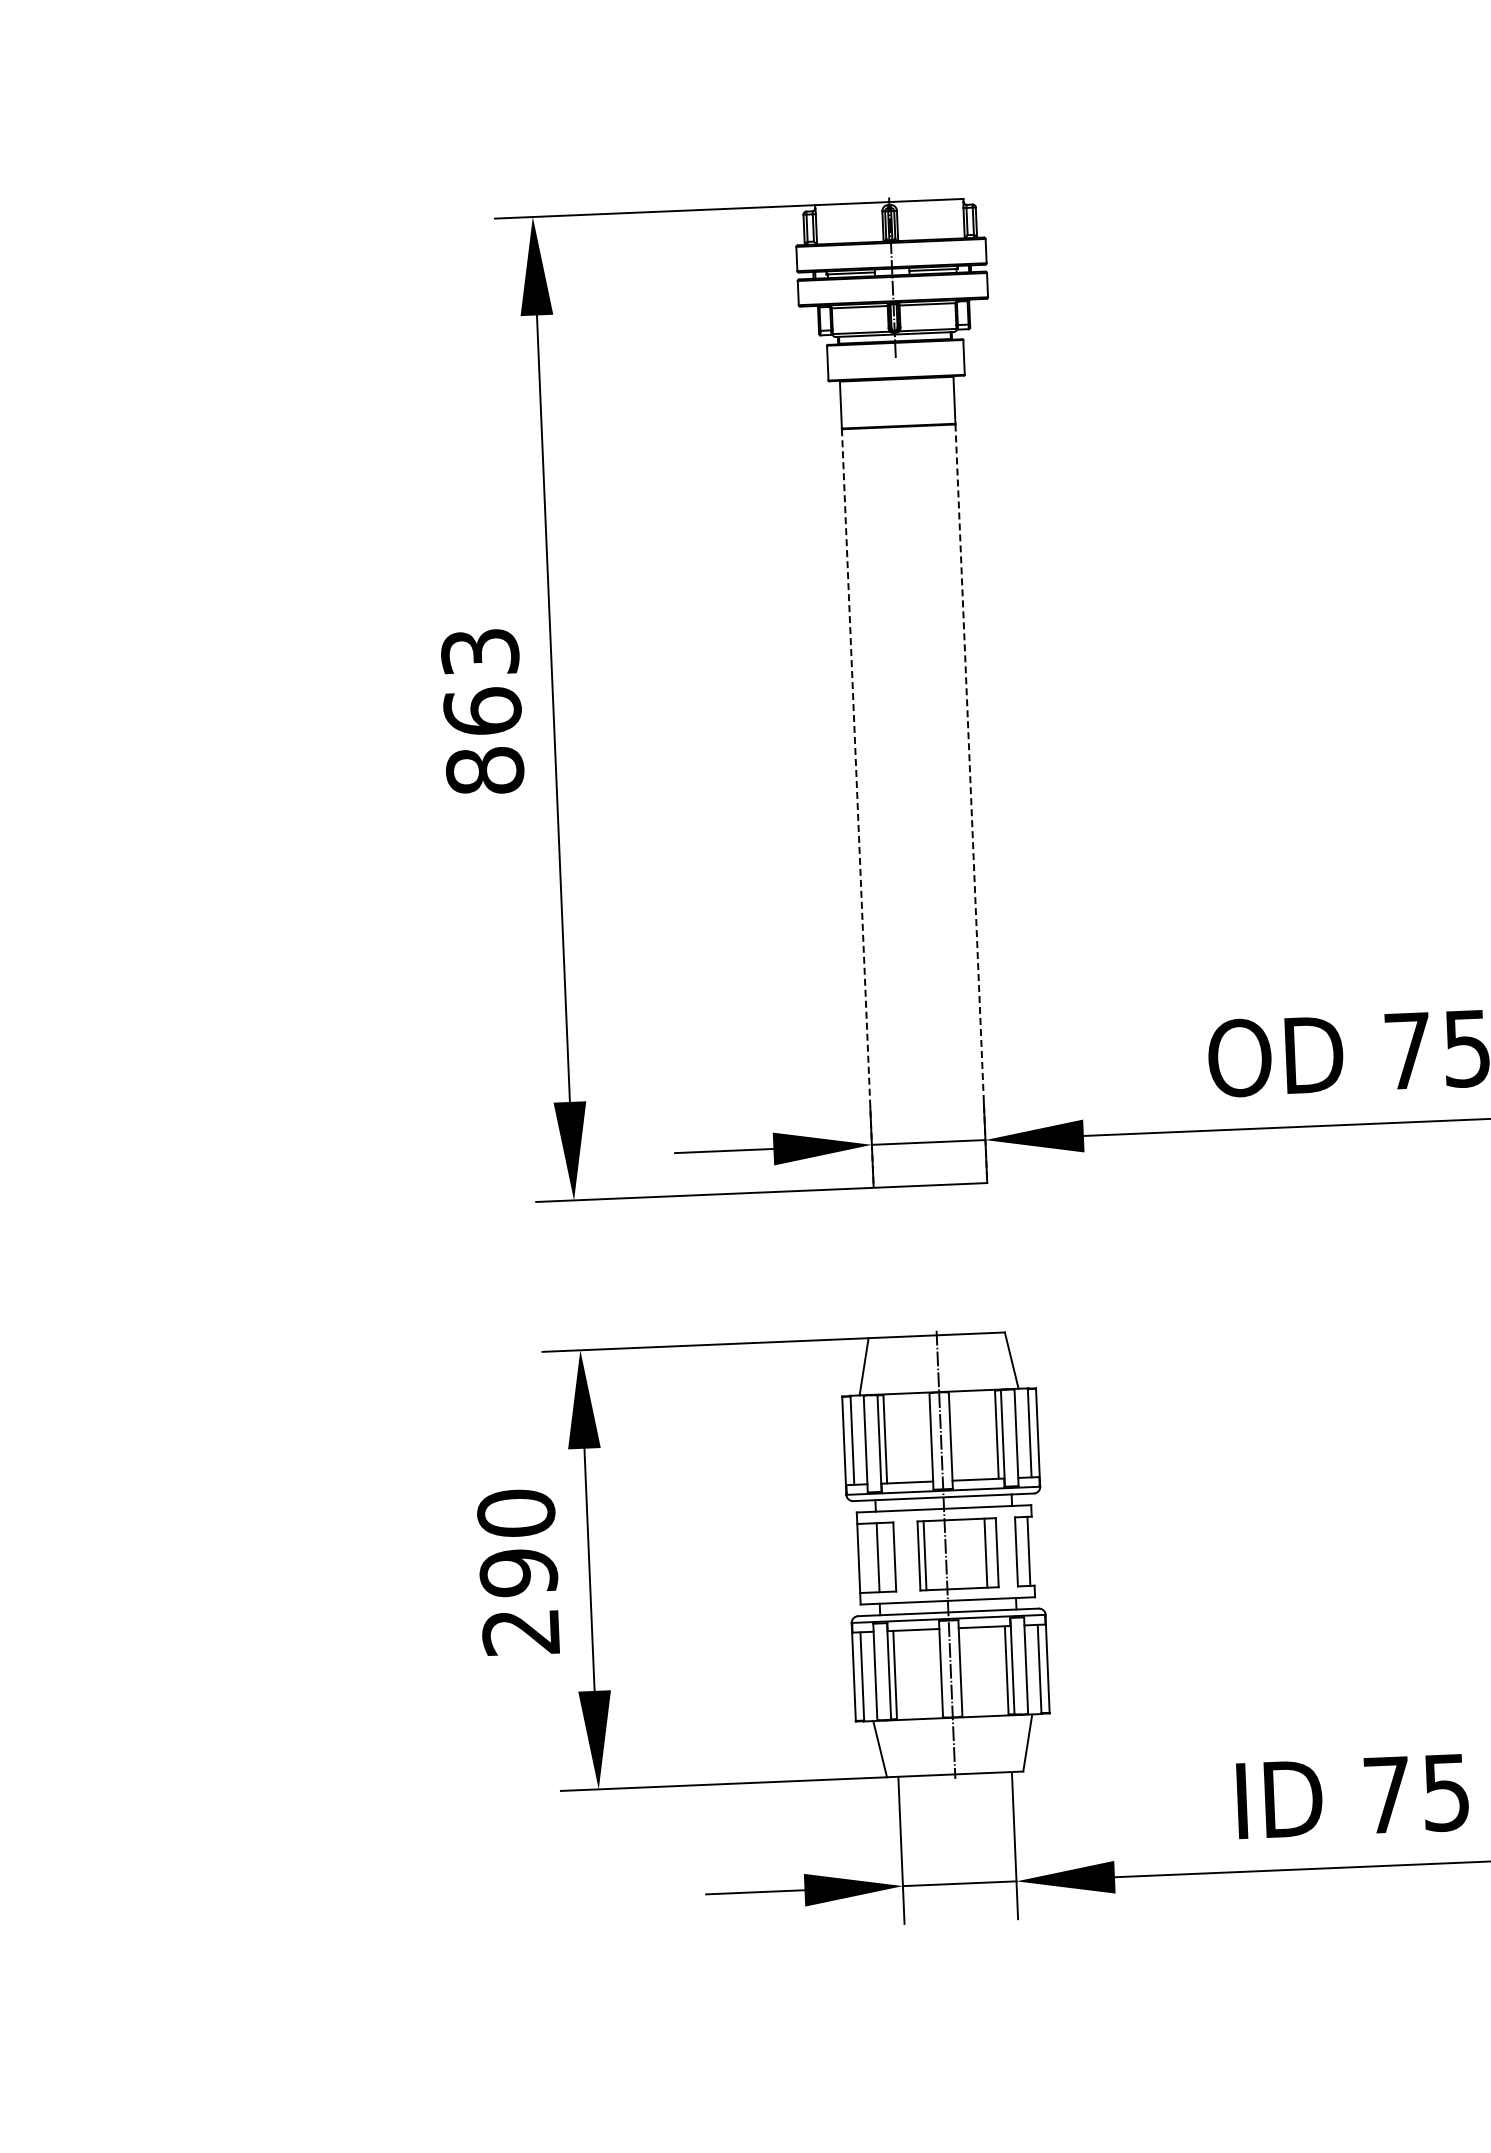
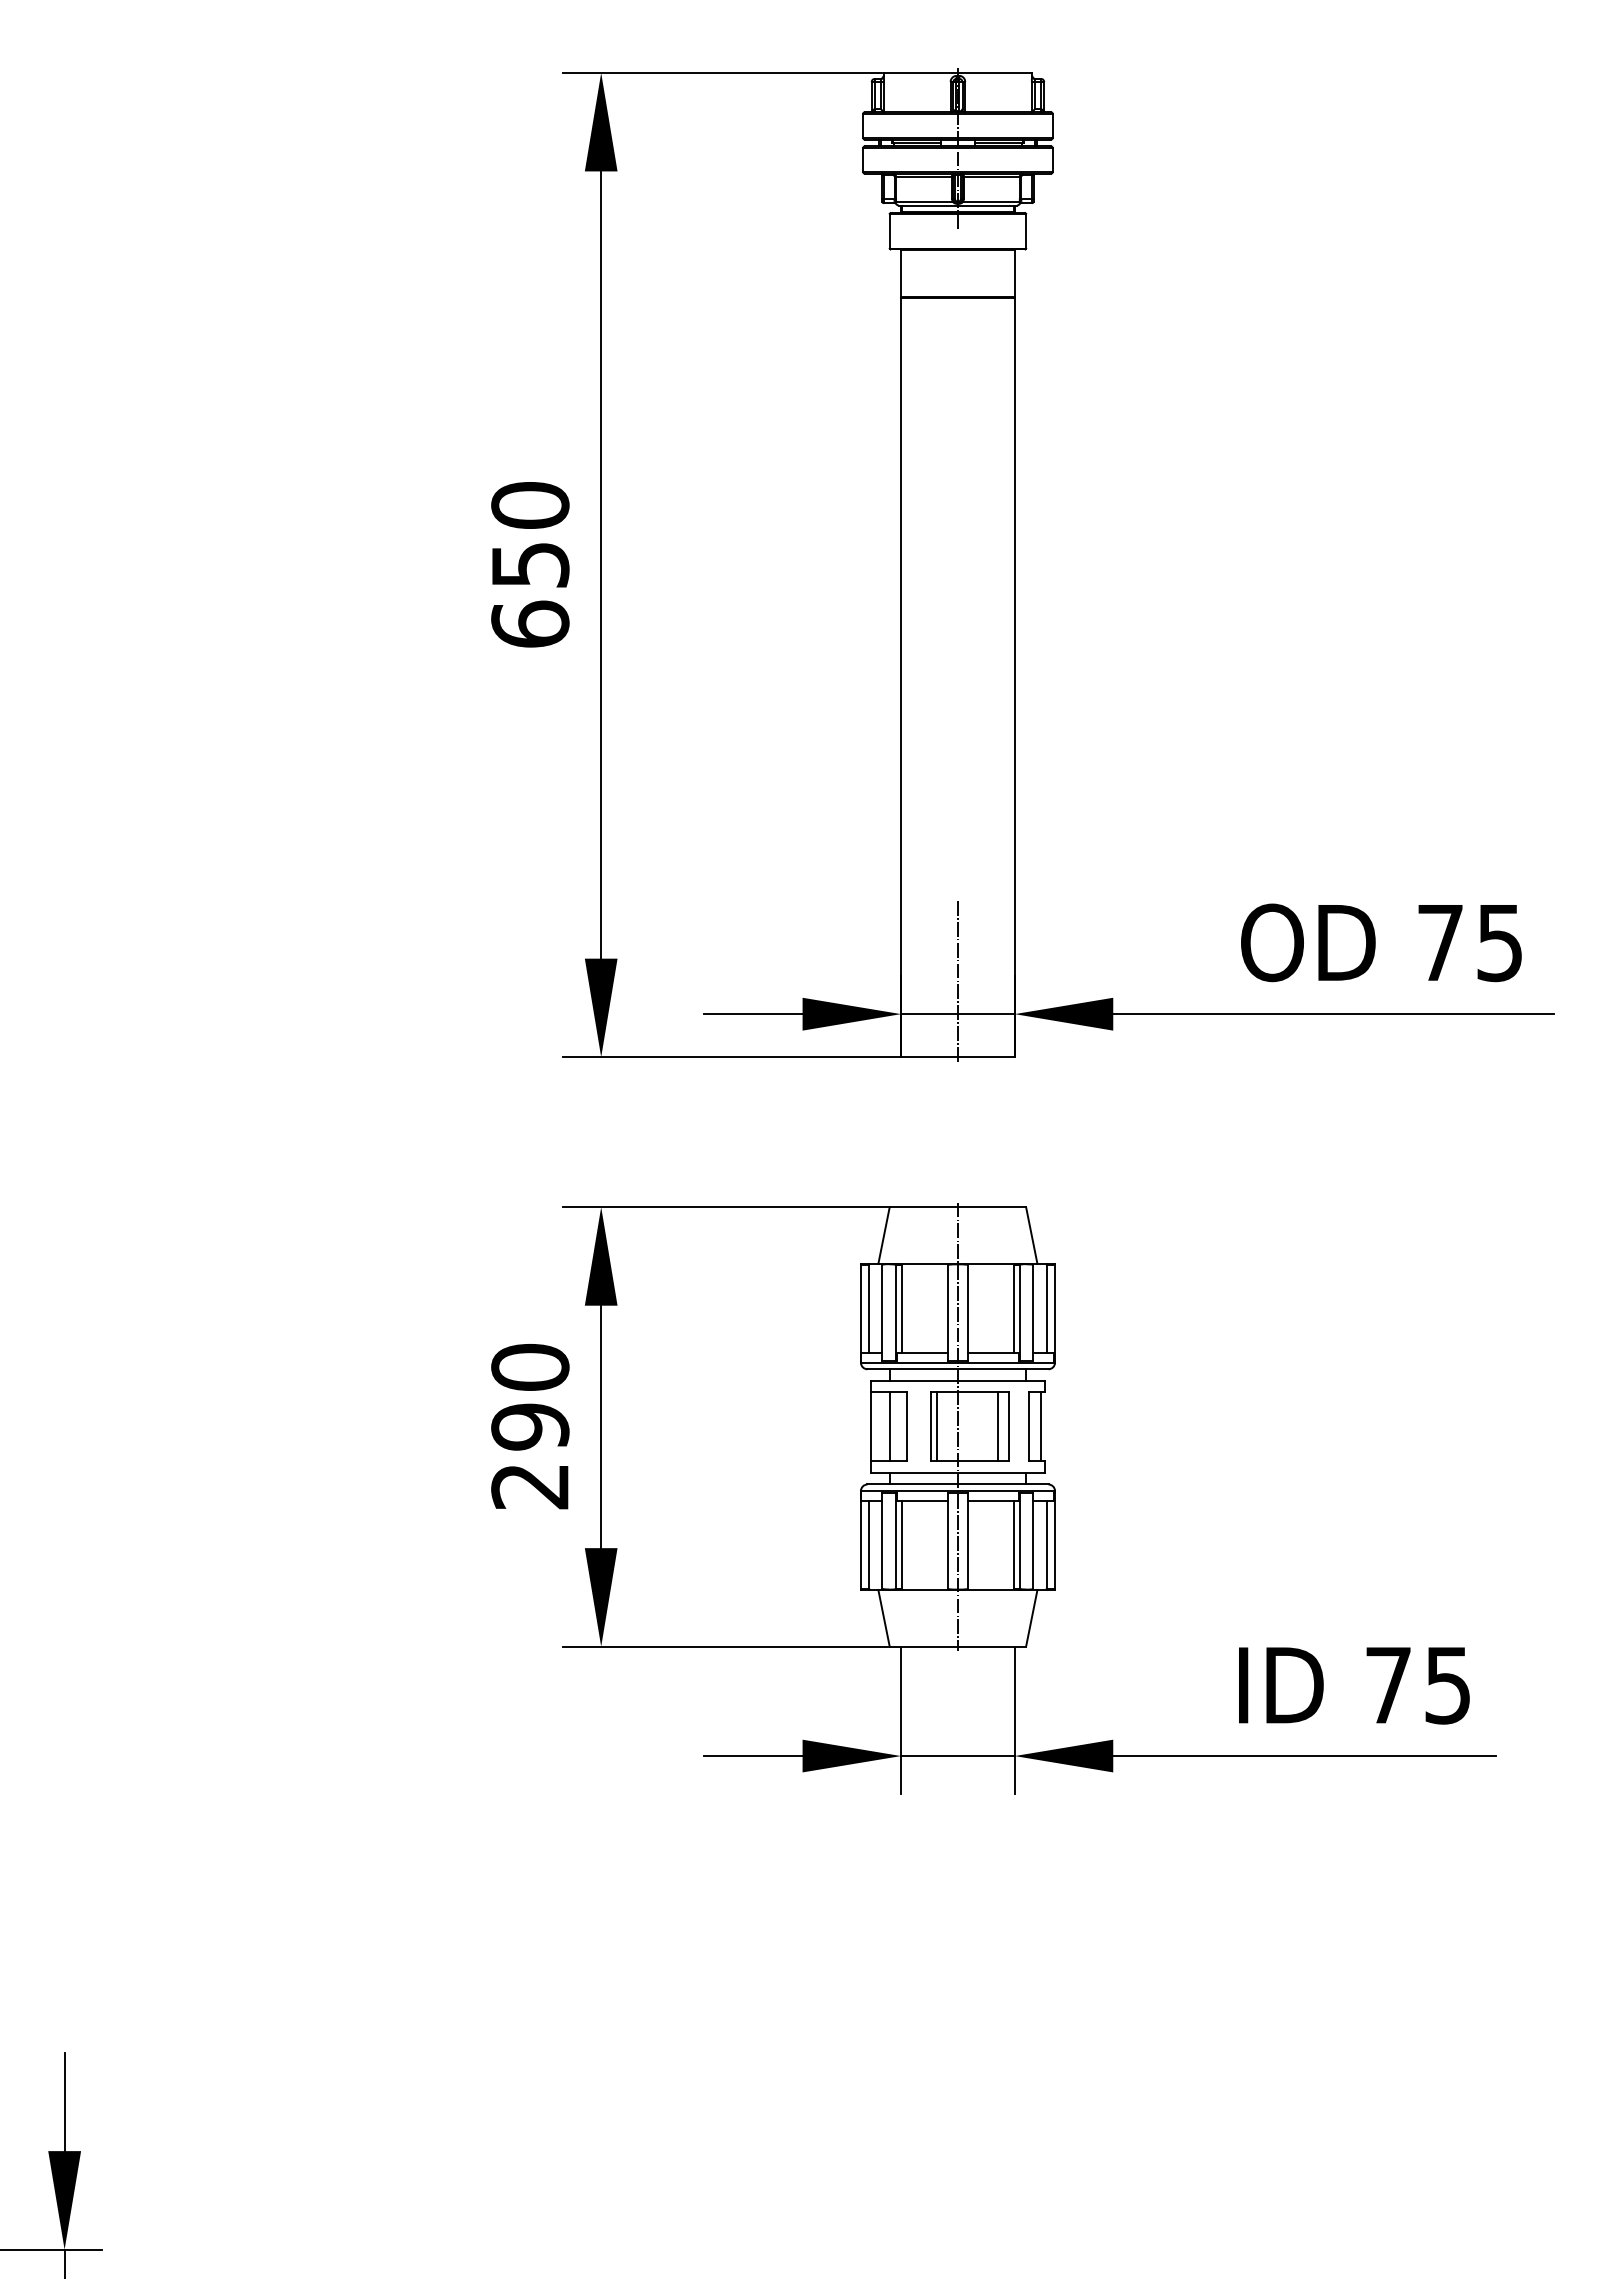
text: (482, 711) -> (530, 564), 863 -> 650
line: (971, 803) -> (1014, 677), dashed -> solid
line: (858, 808) -> (901, 677), dashed -> solid
line: (926, 1109) -> (957, 981), added

